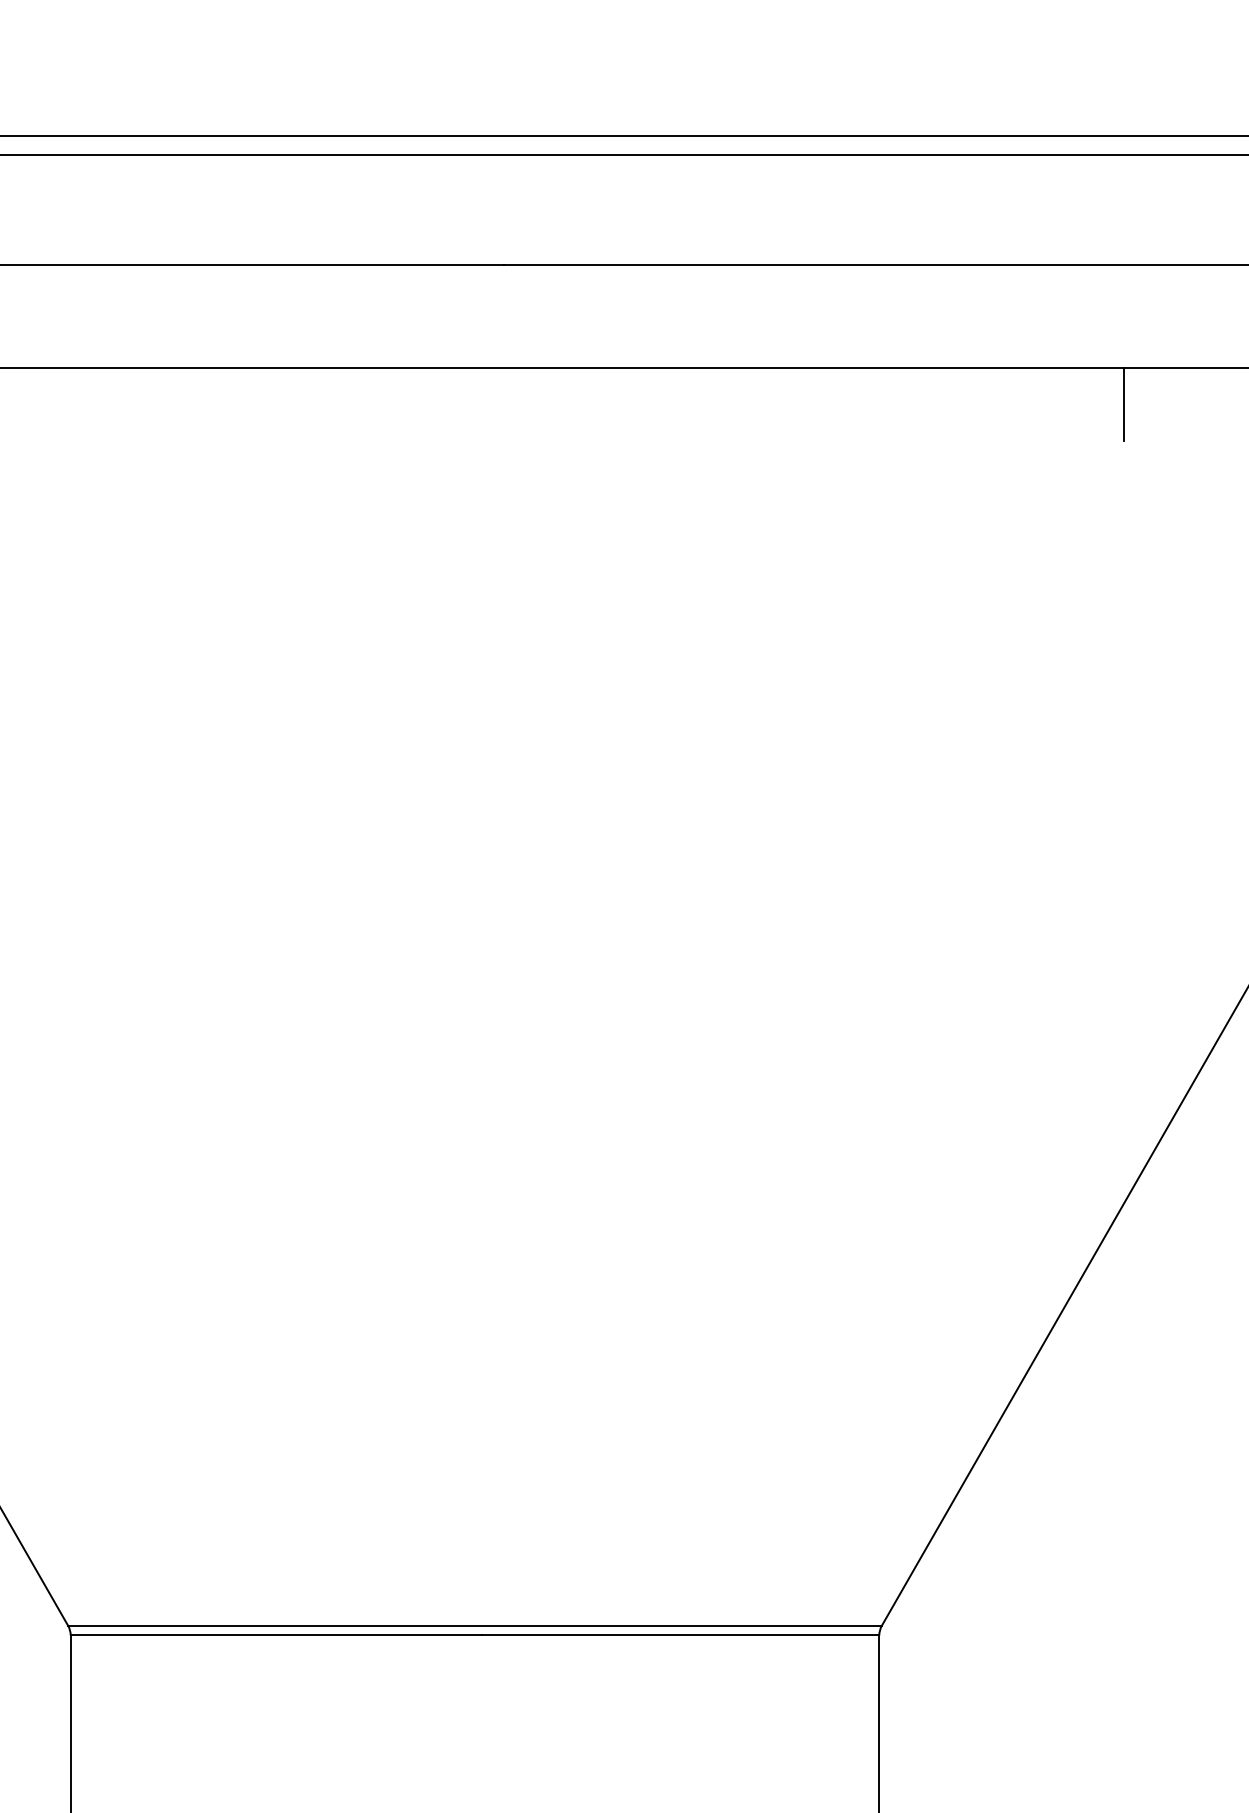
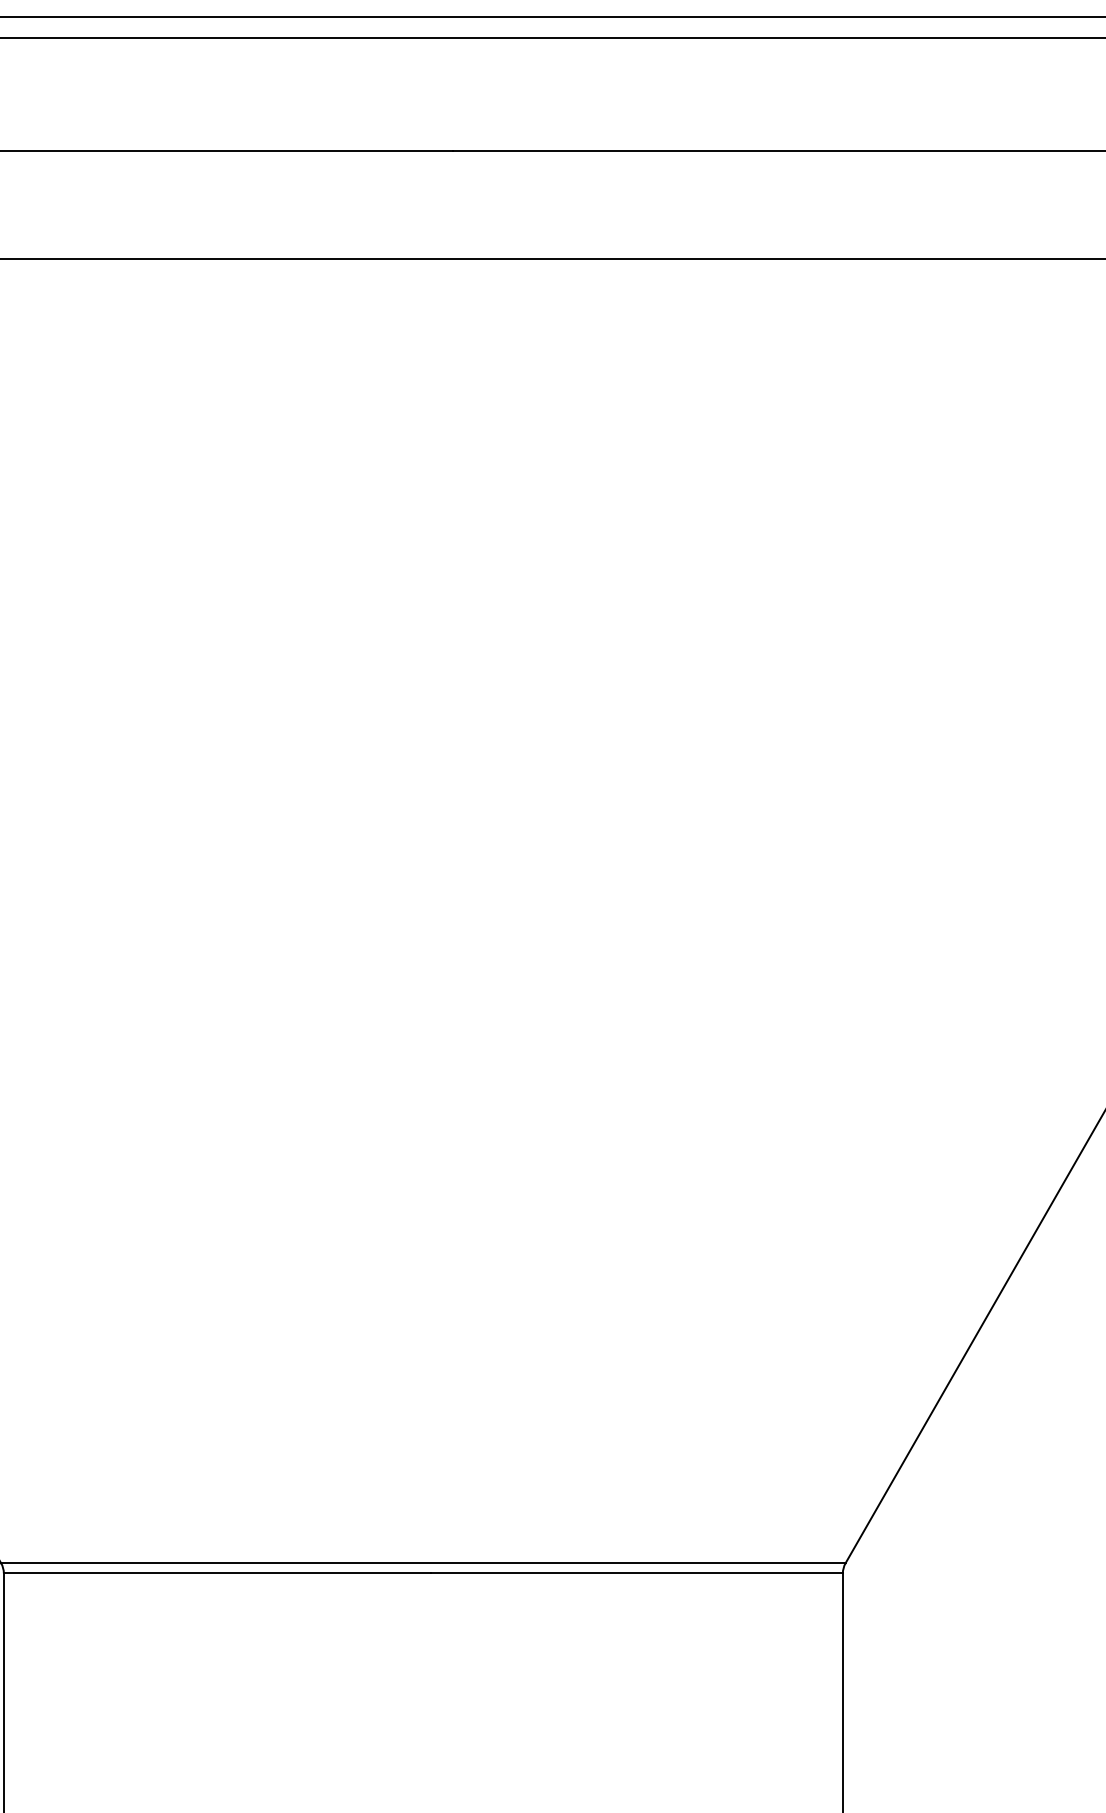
line: (1123, 404) -> (1096, 296), removed

